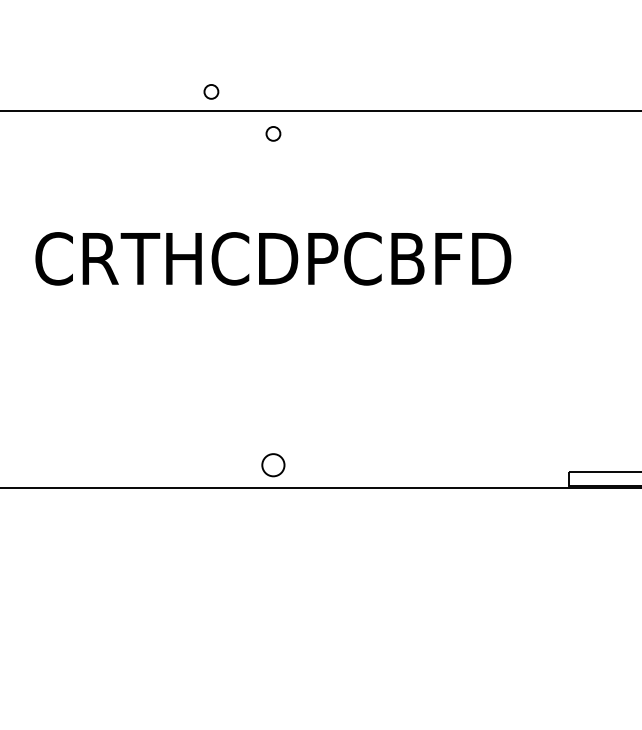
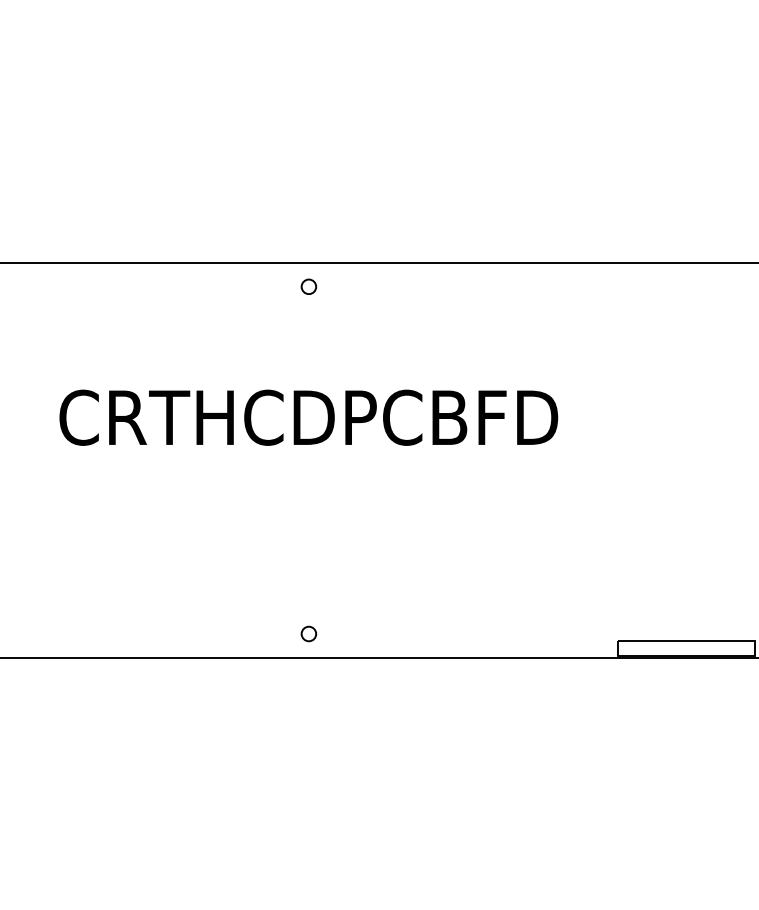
circle: (211, 91) -> (243, 242), removed
circle: (273, 464) -> (308, 633), size x0.62

